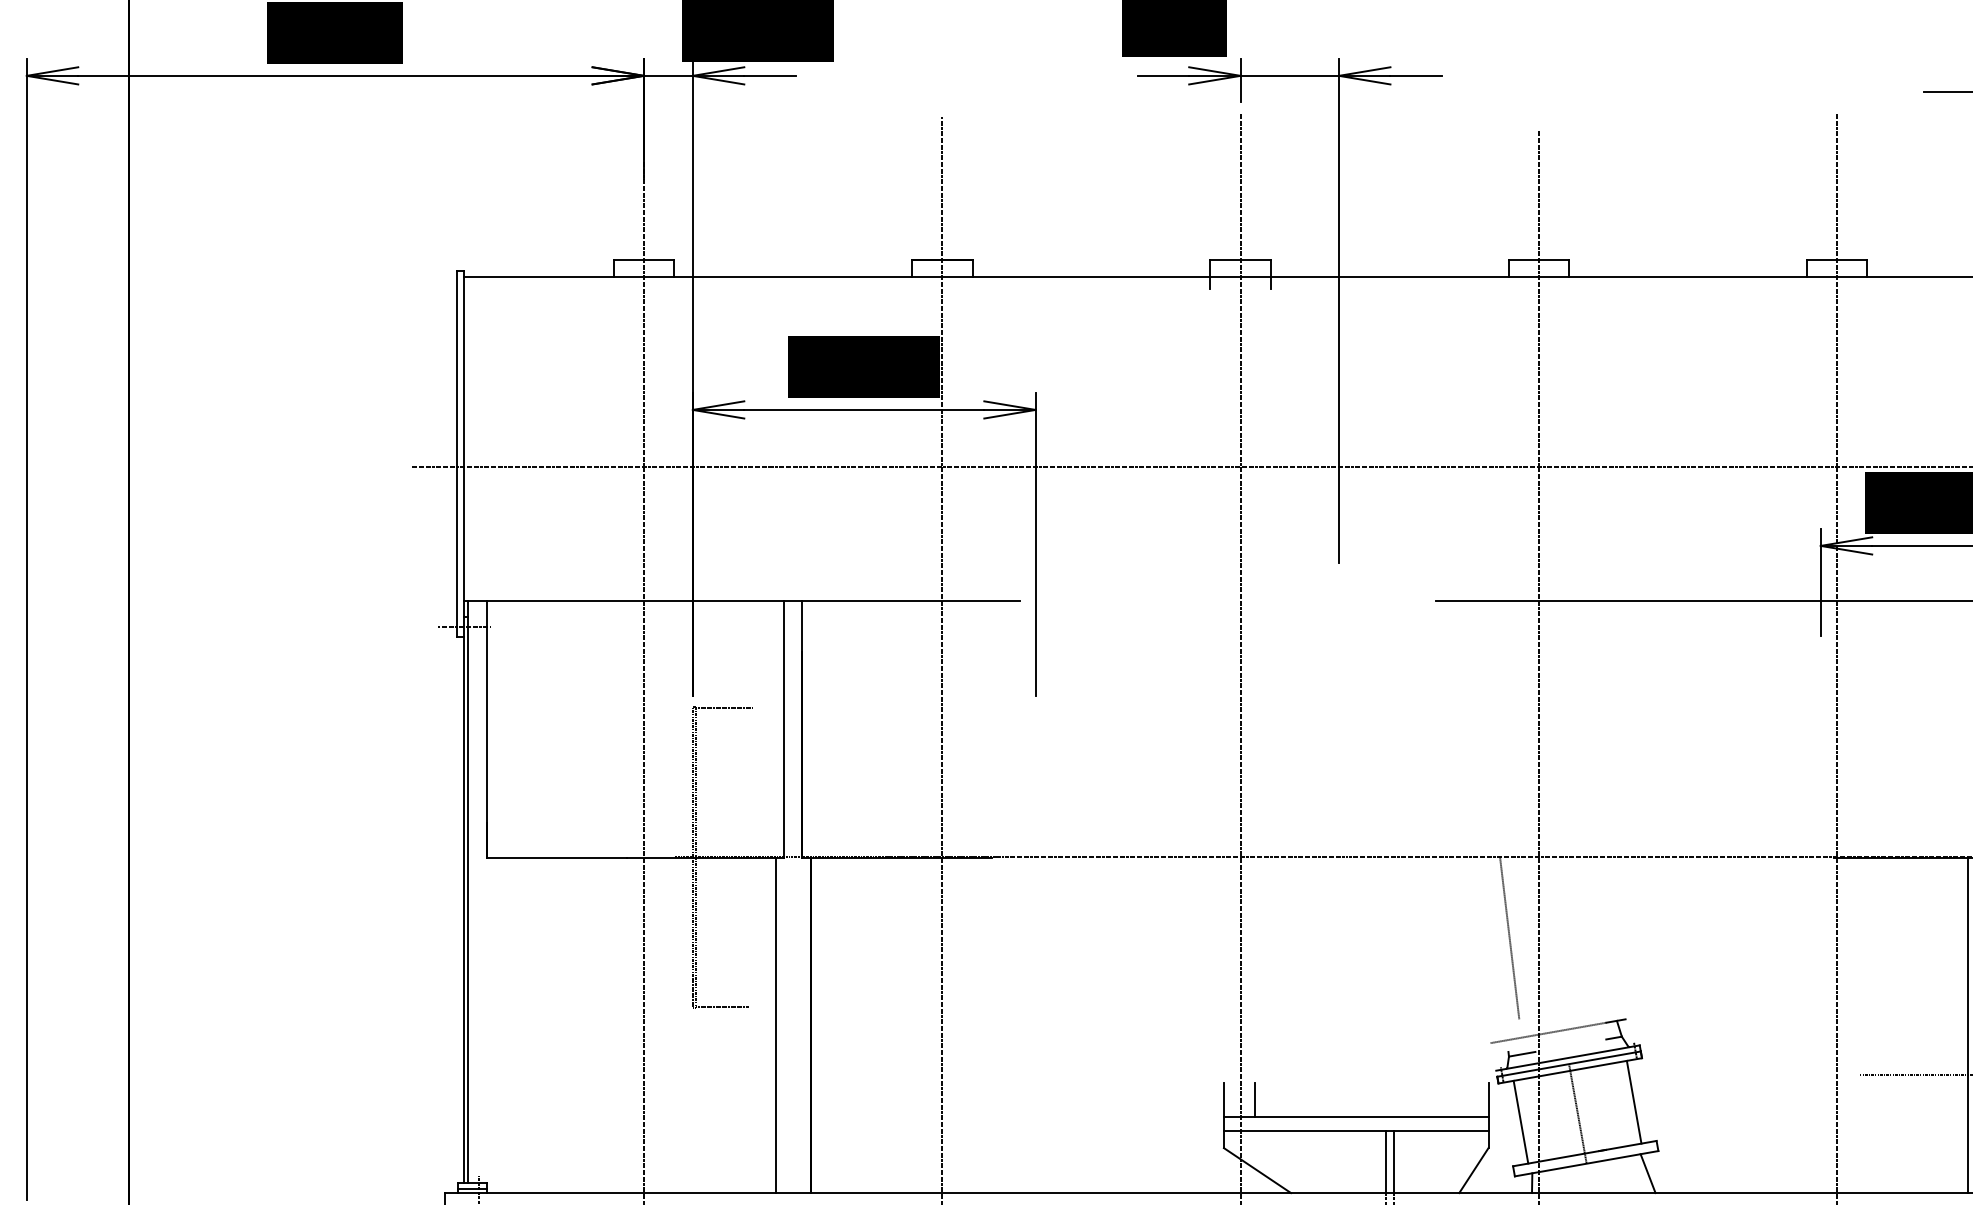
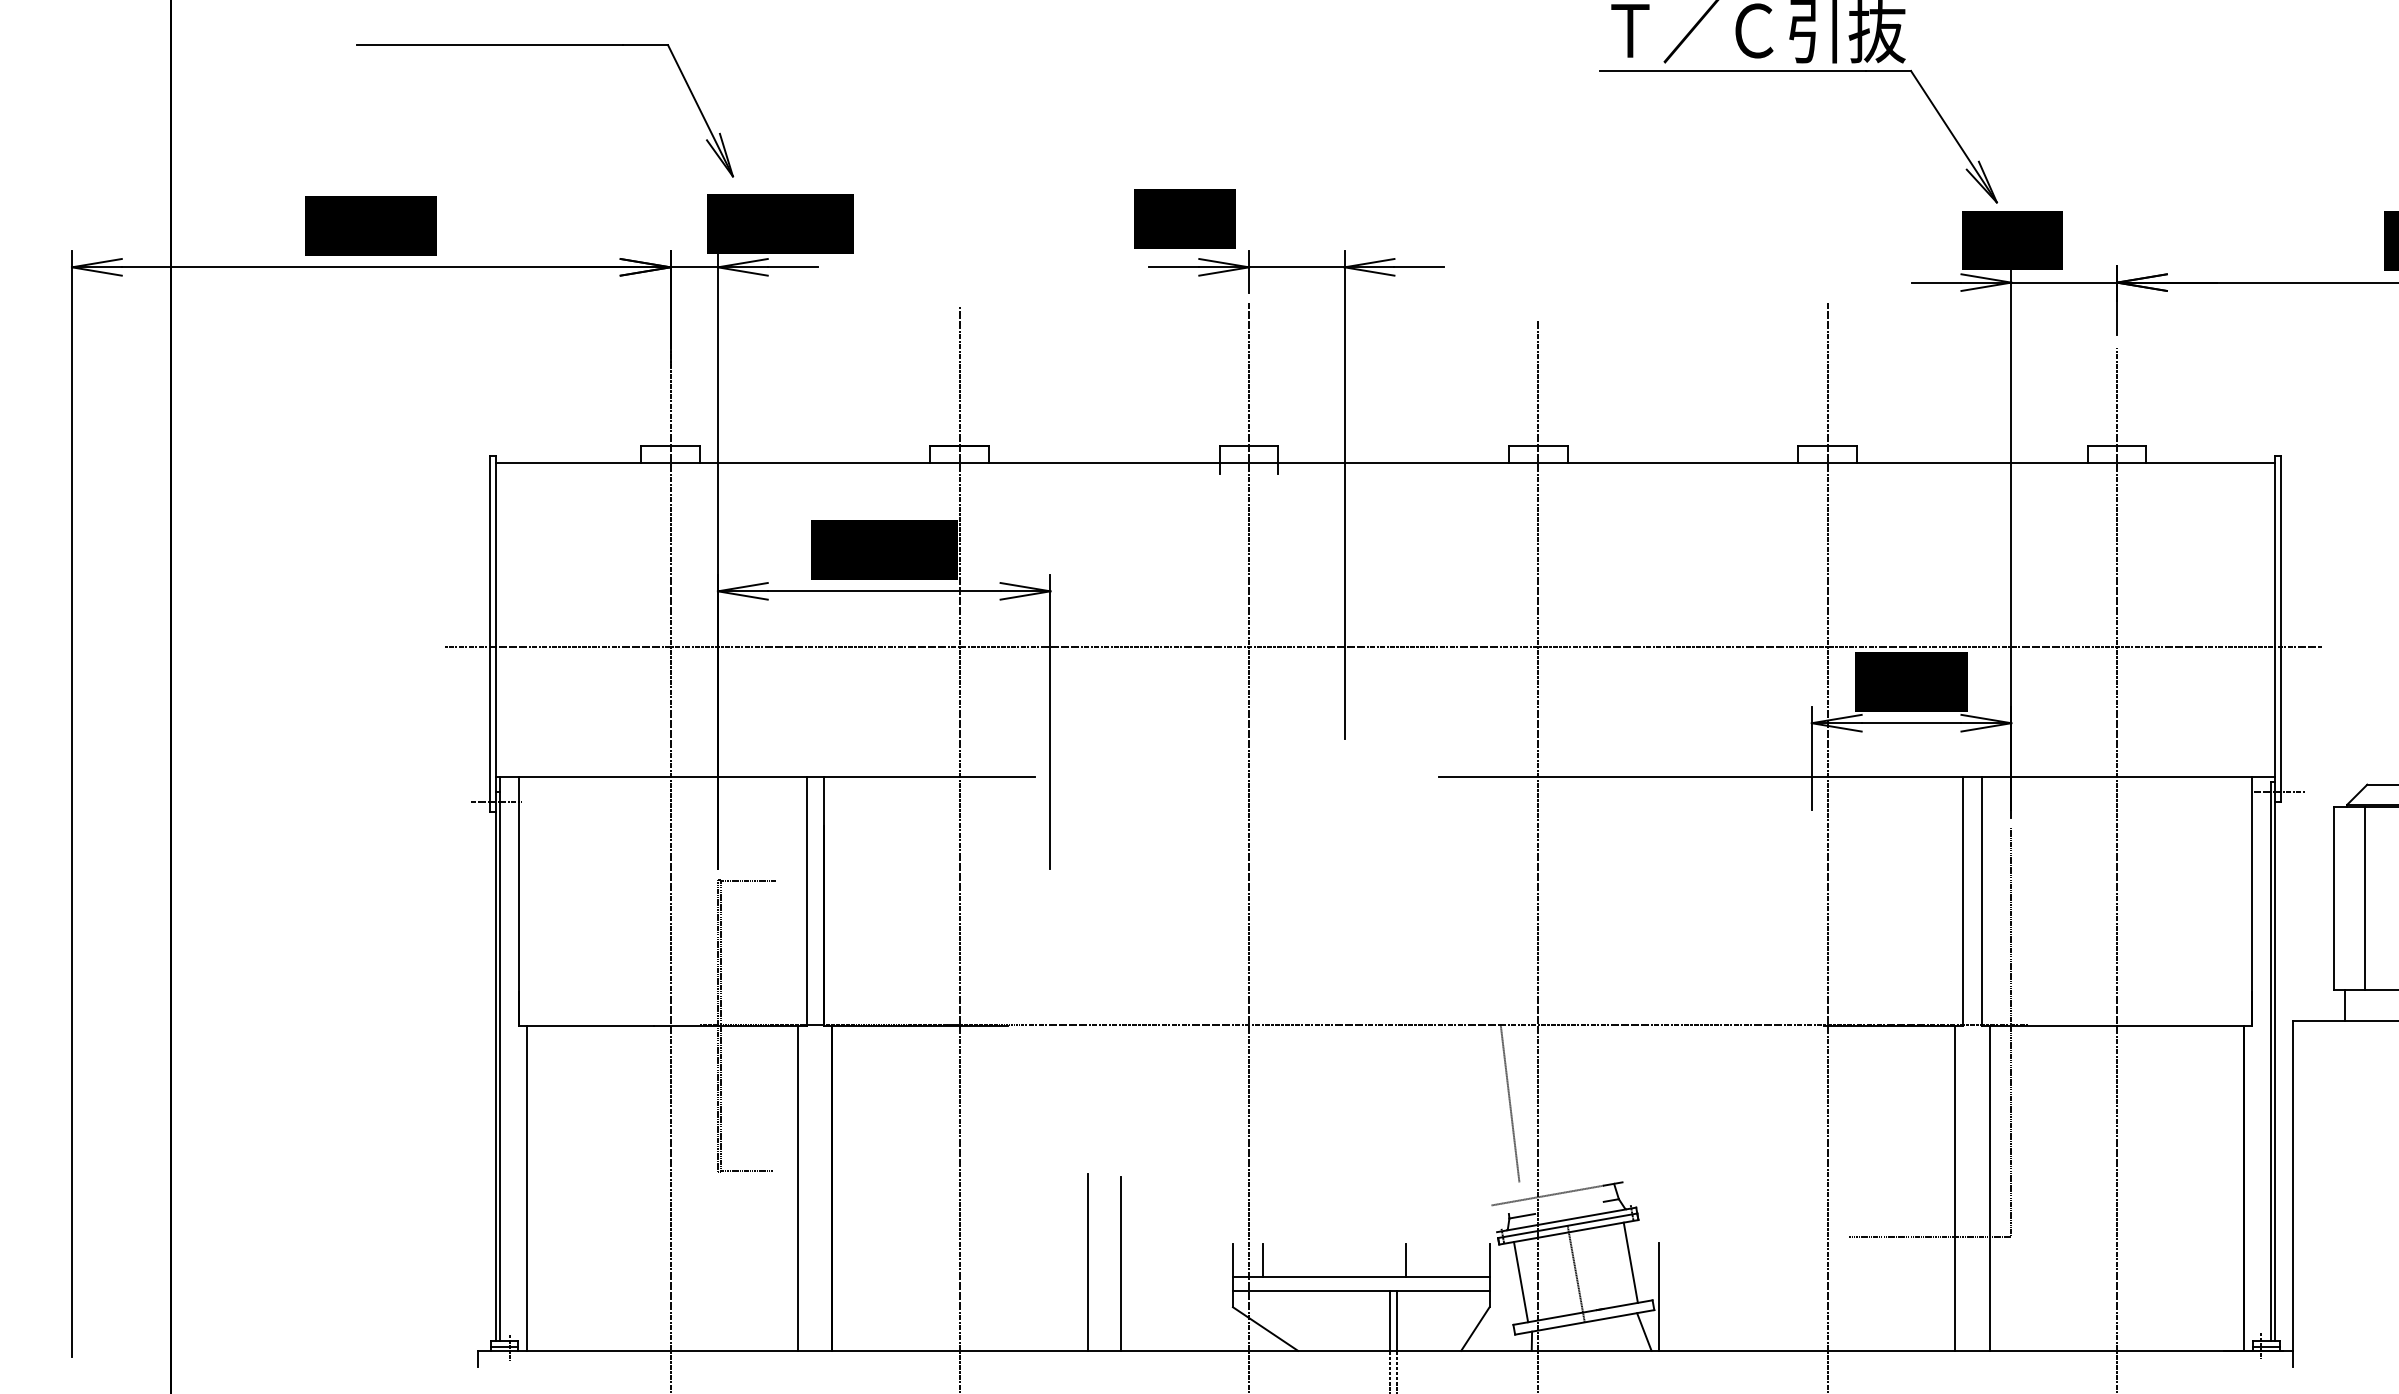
line: (496, 1024) -> (527, 1187), added
line: (1402, 1099) -> (1406, 1260), added
line: (1073, 1100) -> (1087, 1261), added
line: (1108, 1103) -> (1121, 1263), added
line: (1663, 1137) -> (1659, 1296), added

